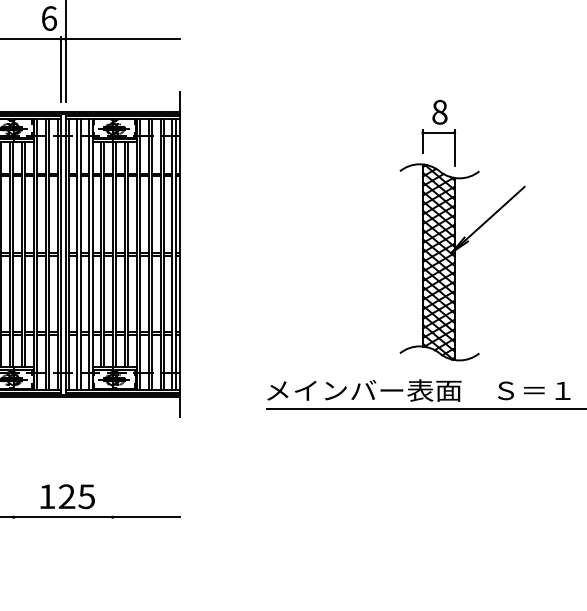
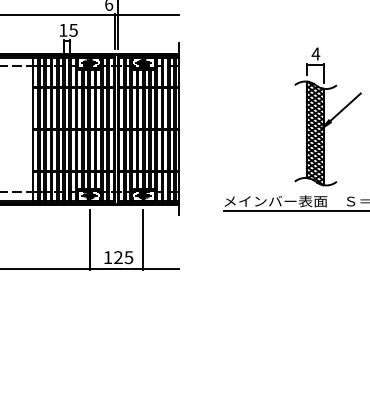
text: (439, 111) -> (315, 53), 8 -> 4
line: (14, 462) -> (90, 239), added
line: (112, 462) -> (142, 239), added

